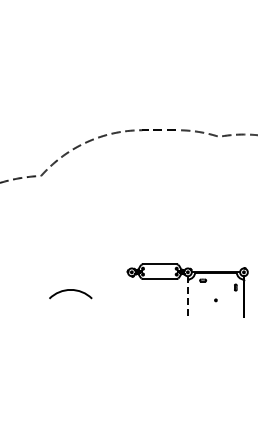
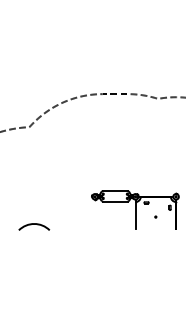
arc: (70, 290) -> (34, 224), moved
line: (188, 297) -> (136, 215), dashed -> solid

